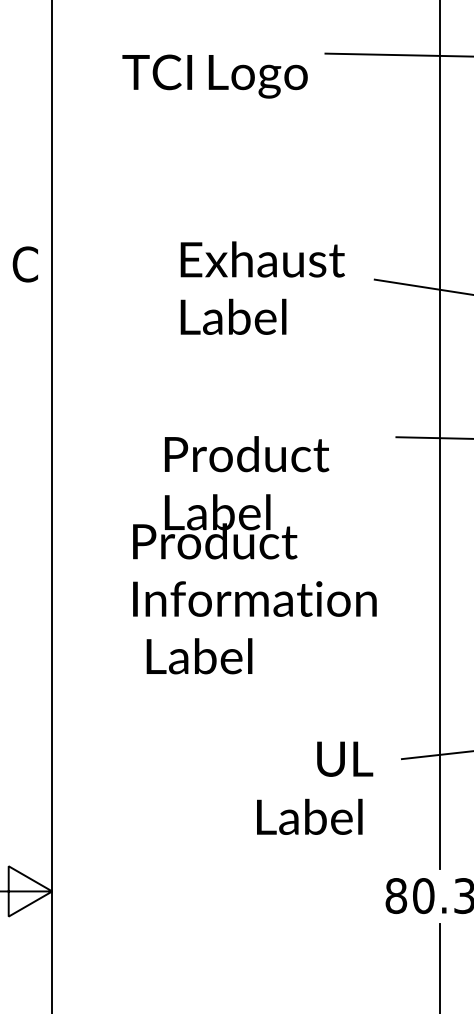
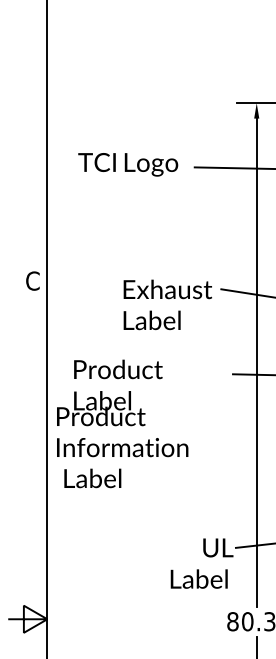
text: (215, 76) -> (128, 164), moved
text: (261, 287) -> (167, 304), moved
text: (254, 554) -> (122, 423), moved
text: (313, 788) -> (201, 563), moved

